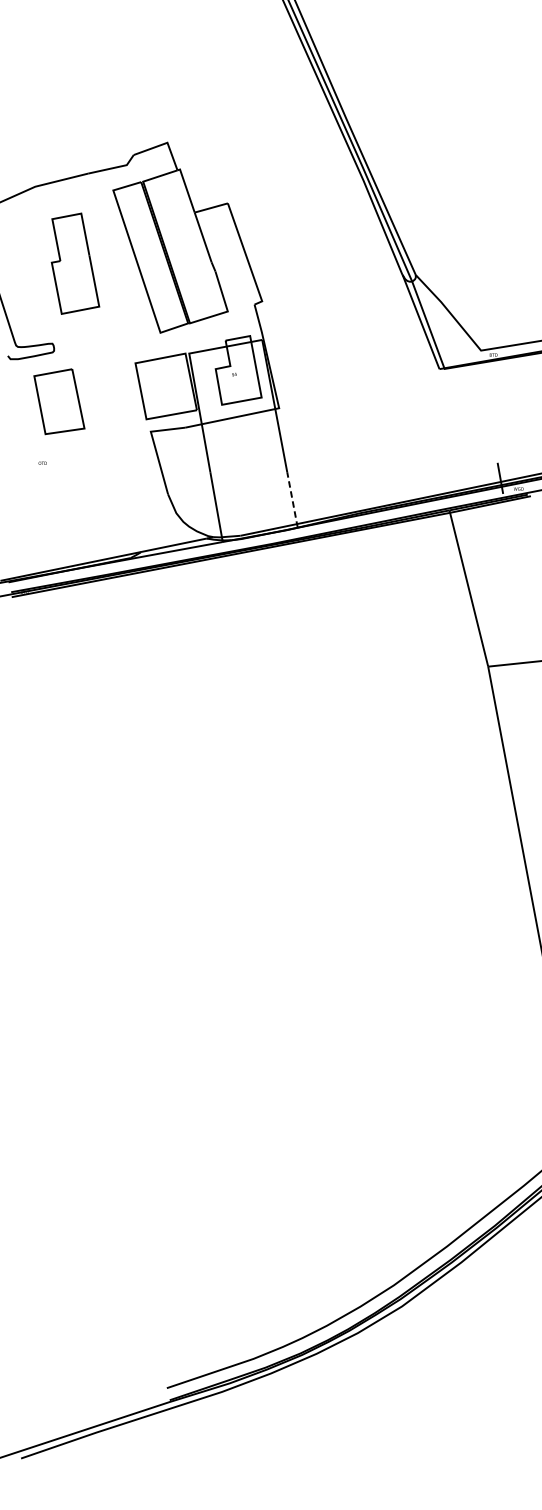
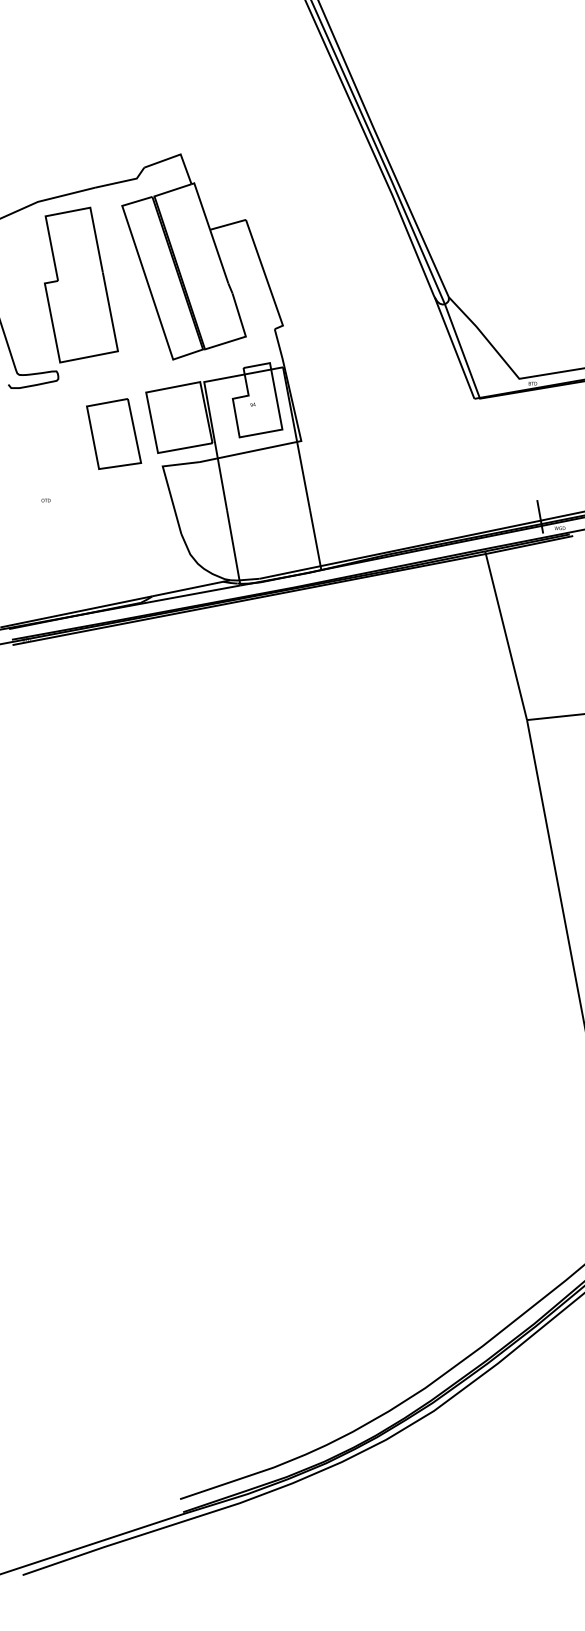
part: (75, 263) -> (81, 284), size x1.43
part: (59, 401) -> (114, 433), moved
line: (292, 499) -> (315, 539), dashed -> solid

